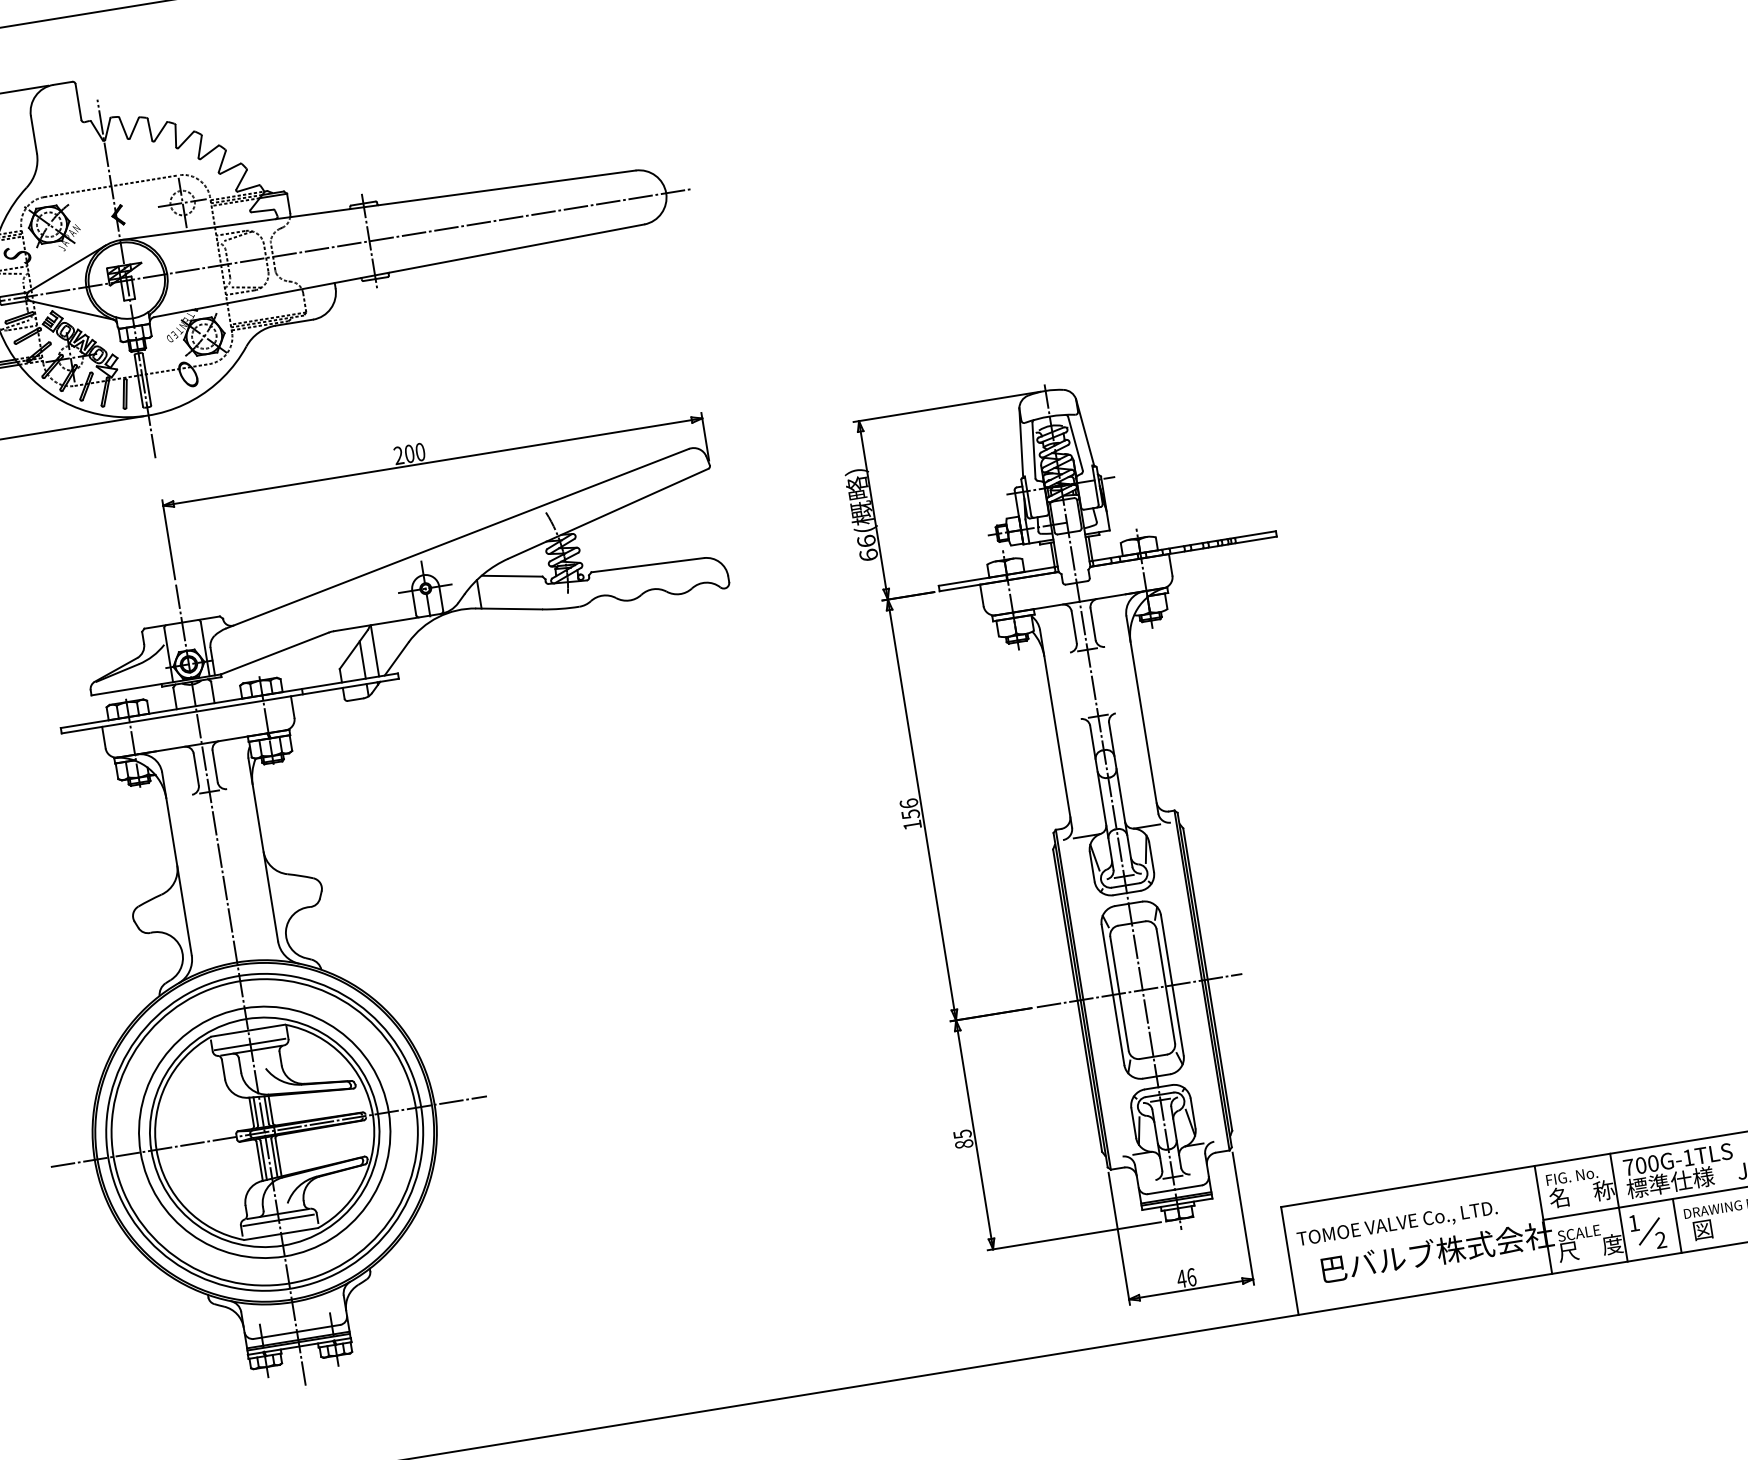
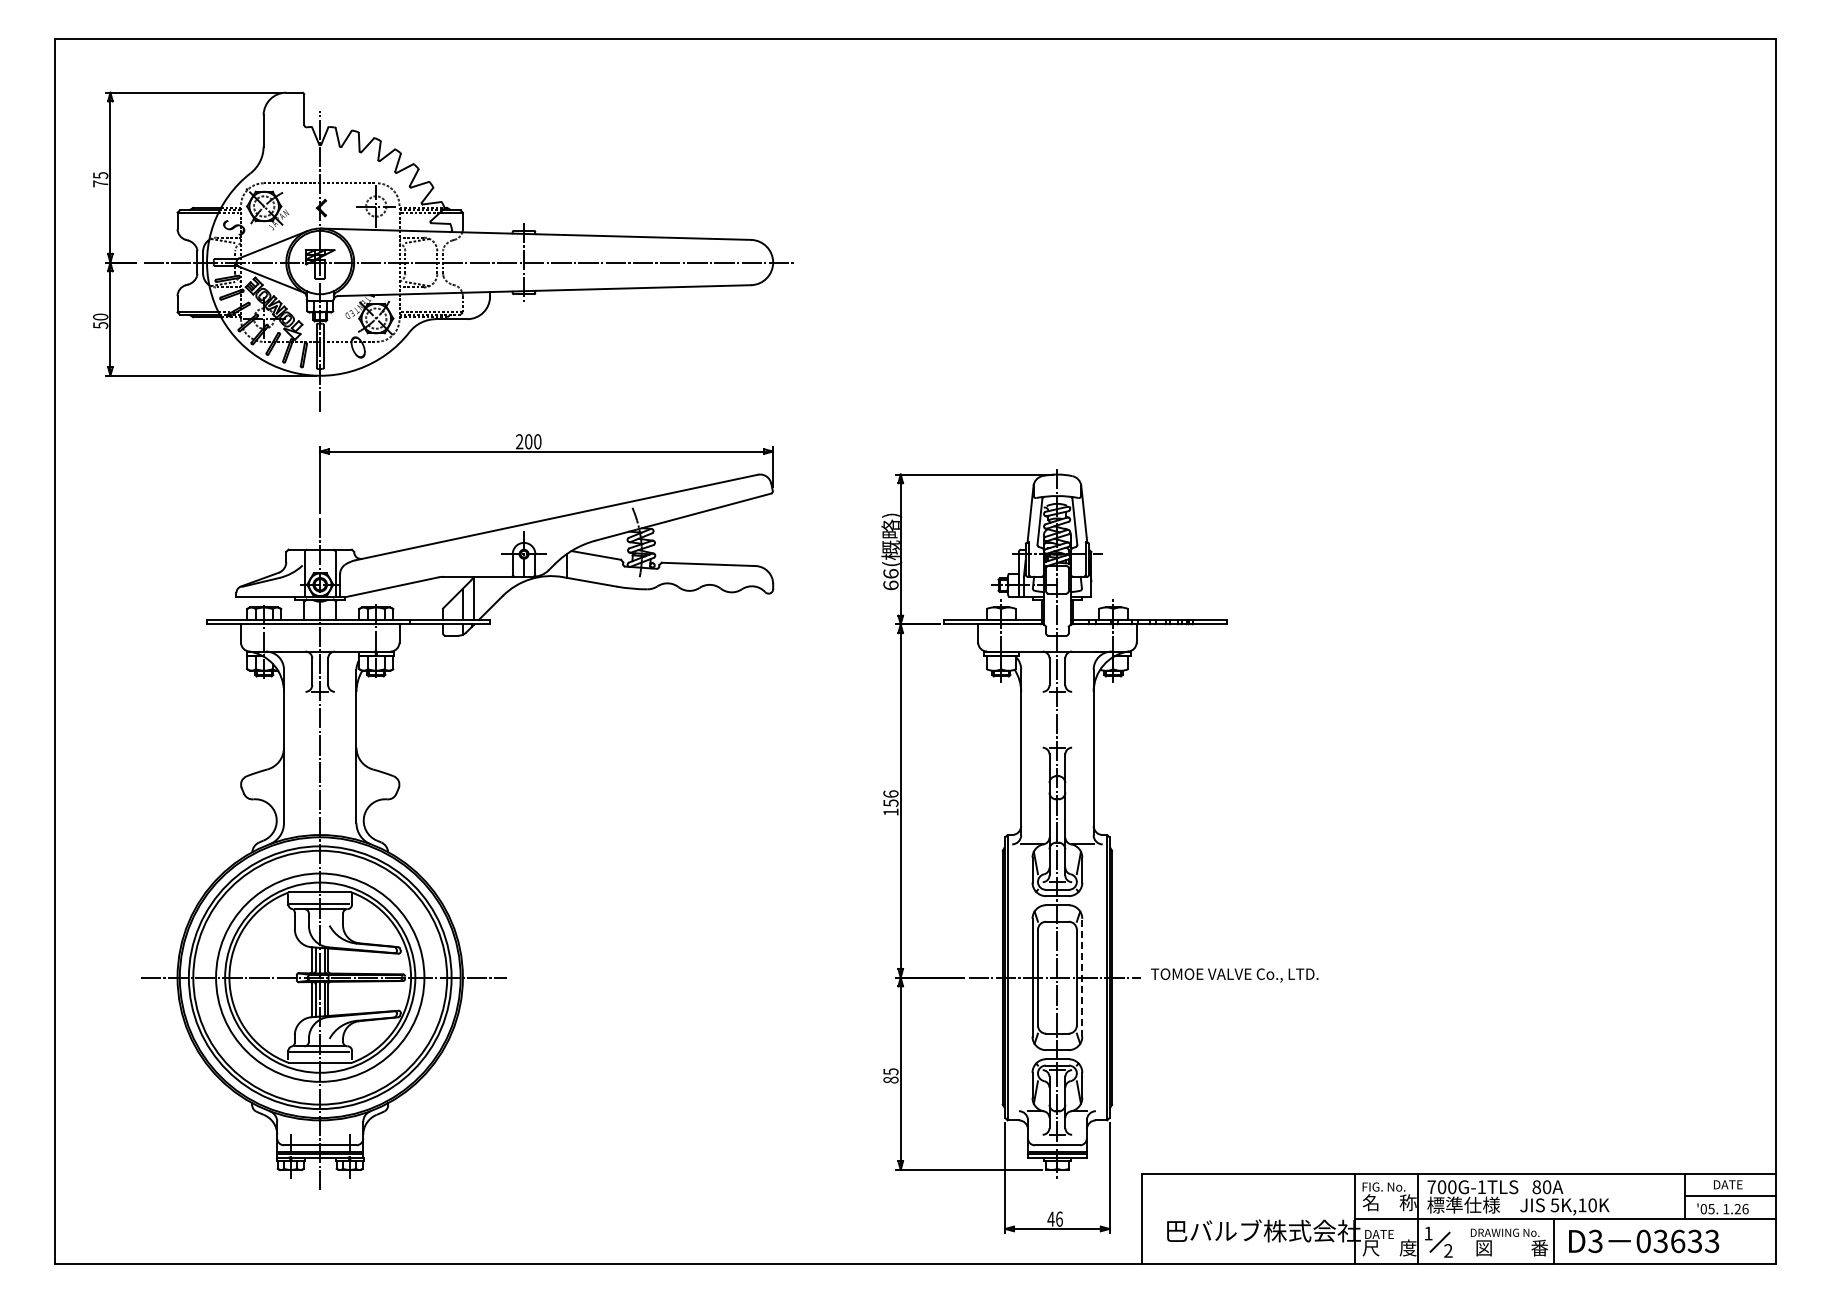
line: (1172, 985) -> (1082, 977), solid -> dashed
text: (1397, 1224) -> (1234, 975), moved
line: (1677, 1226) -> (1463, 1241), removed
text: (1578, 1233) -> (1381, 1234), SCALE -> DATE

